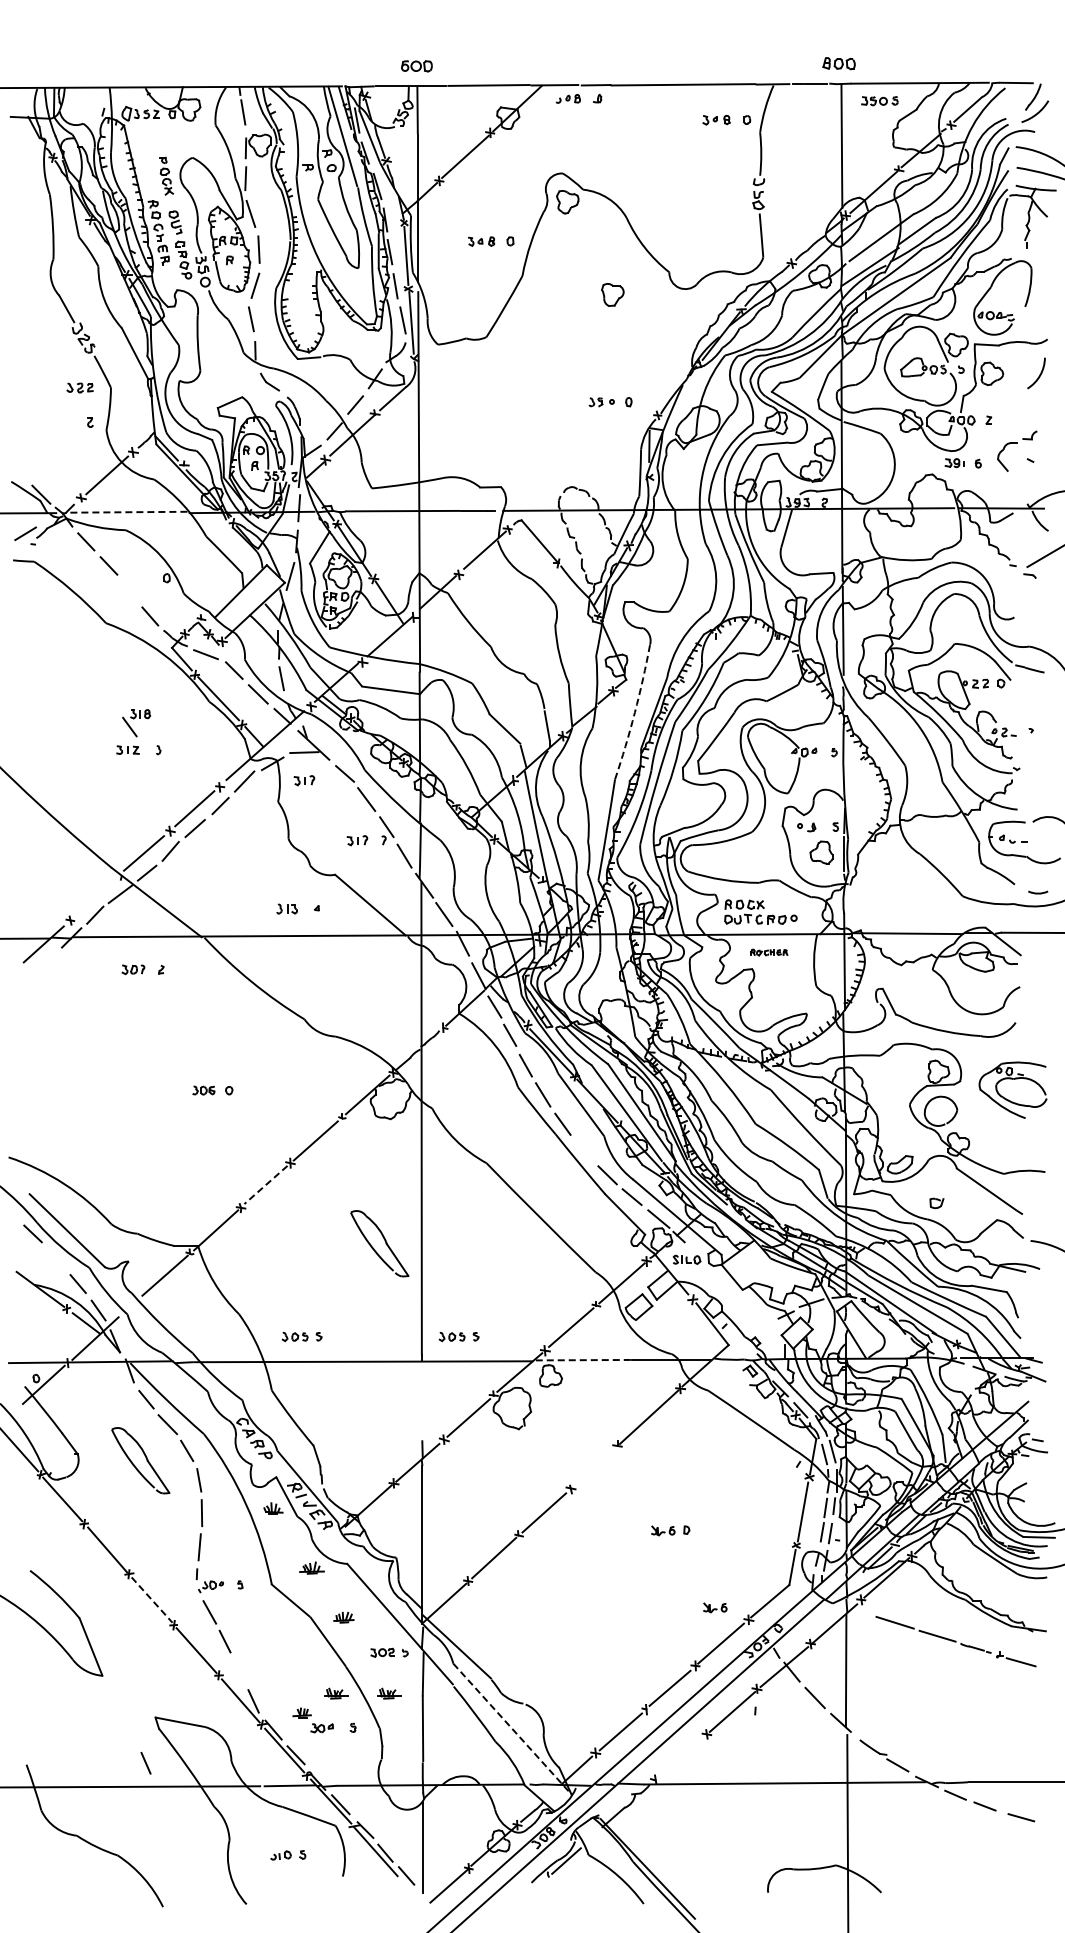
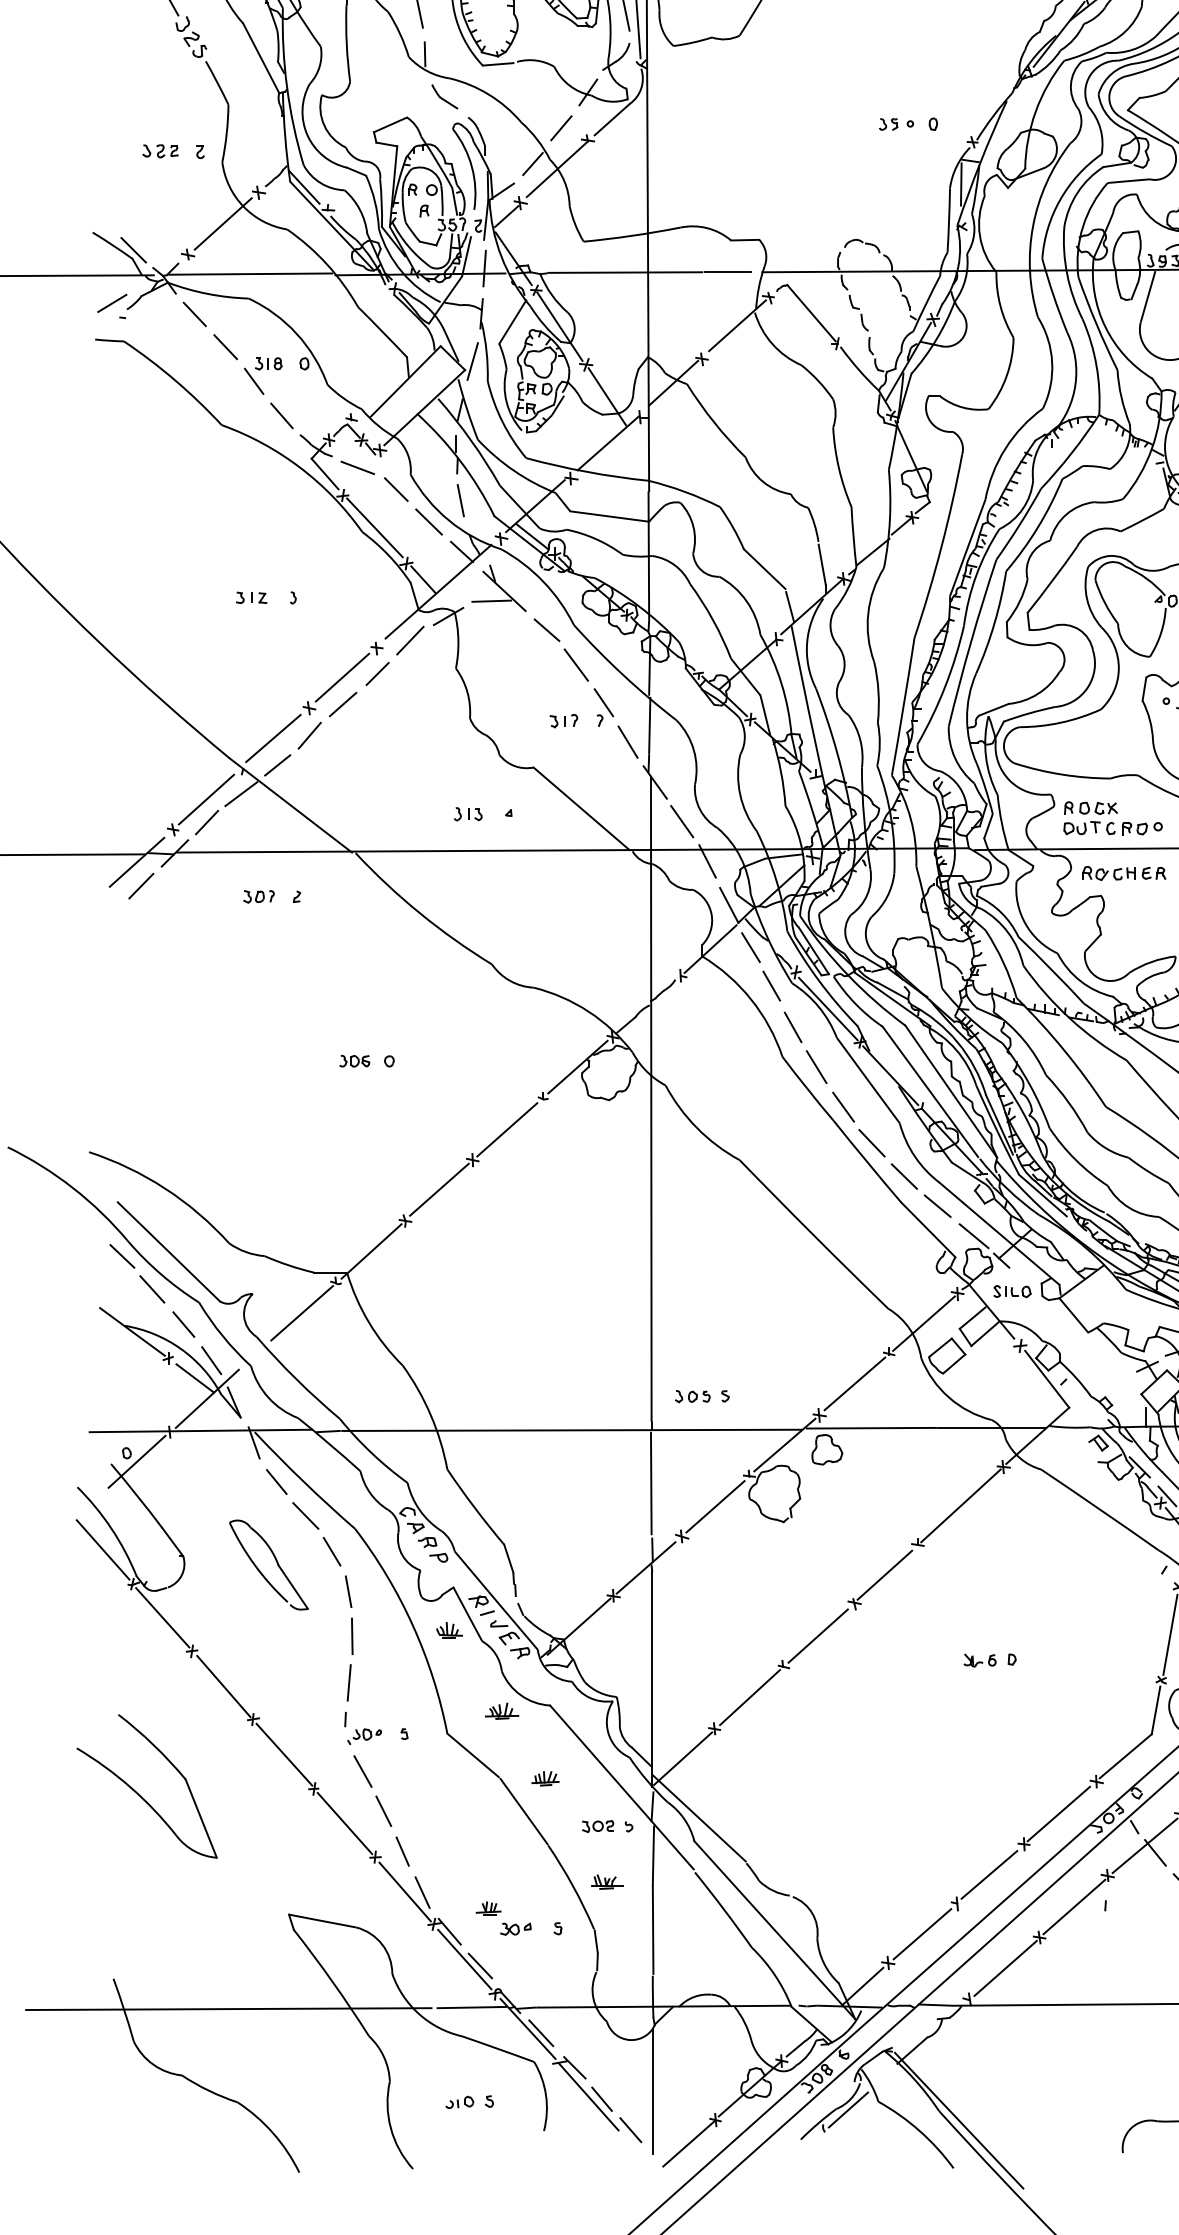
part: (79, 387) -> (159, 150), moved
line: (126, 512) -> (249, 274), dashed -> solid
arc: (634, 712) -> (941, 546), dashed -> solid
part: (136, 723) -> (263, 376), moved
part: (304, 780) -> (491, 639), removed
line: (94, 898) -> (206, 799), added
part: (769, 952) -> (1124, 873), size x1.67
line: (46, 961) -> (140, 885), added
line: (583, 1150) -> (871, 1142), added
line: (265, 1184) -> (438, 1189), dashed -> solid
part: (379, 1243) -> (593, 1269), removed
line: (54, 1257) -> (151, 1288), added
part: (301, 1337) -> (487, 1397), removed
line: (582, 1360) -> (870, 1428), dashed -> solid
line: (421, 1400) -> (651, 1483), added
line: (593, 1468) -> (885, 1575), added
line: (152, 1600) -> (284, 1755), dashed -> solid
part: (715, 1607) -> (1051, 1764), removed
part: (336, 1693) -> (535, 1881), removed
line: (512, 1729) -> (774, 1930), dashed -> solid
line: (681, 1756) -> (1004, 1967), added
line: (145, 1763) -> (402, 1851), moved

